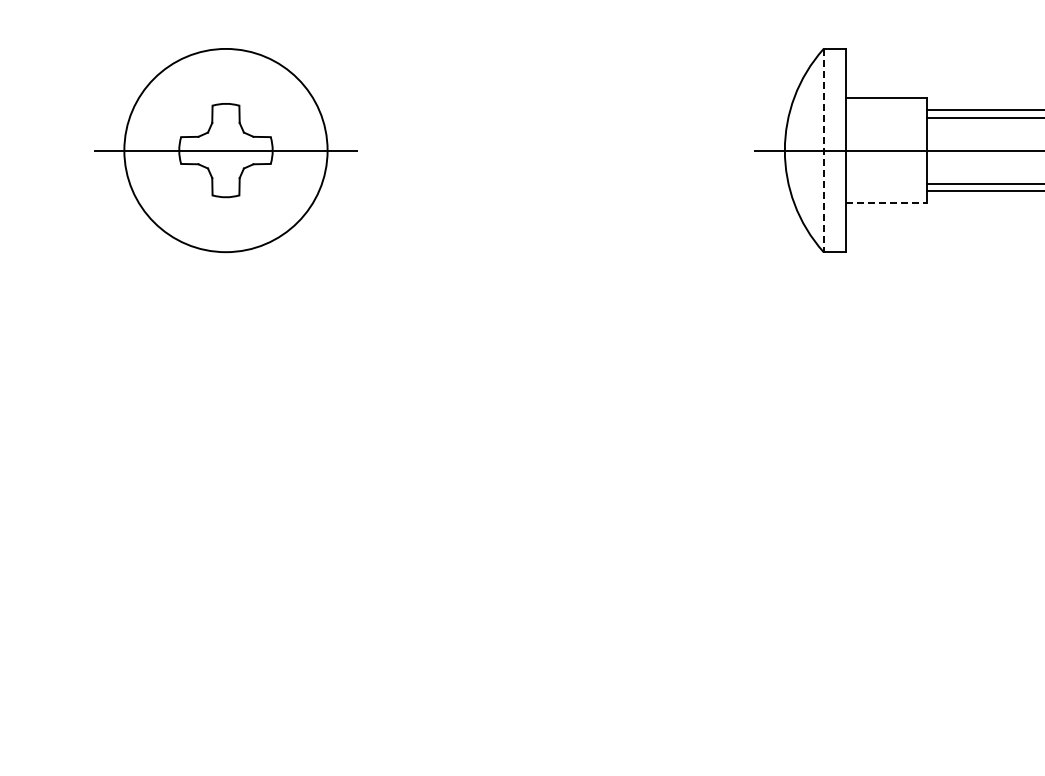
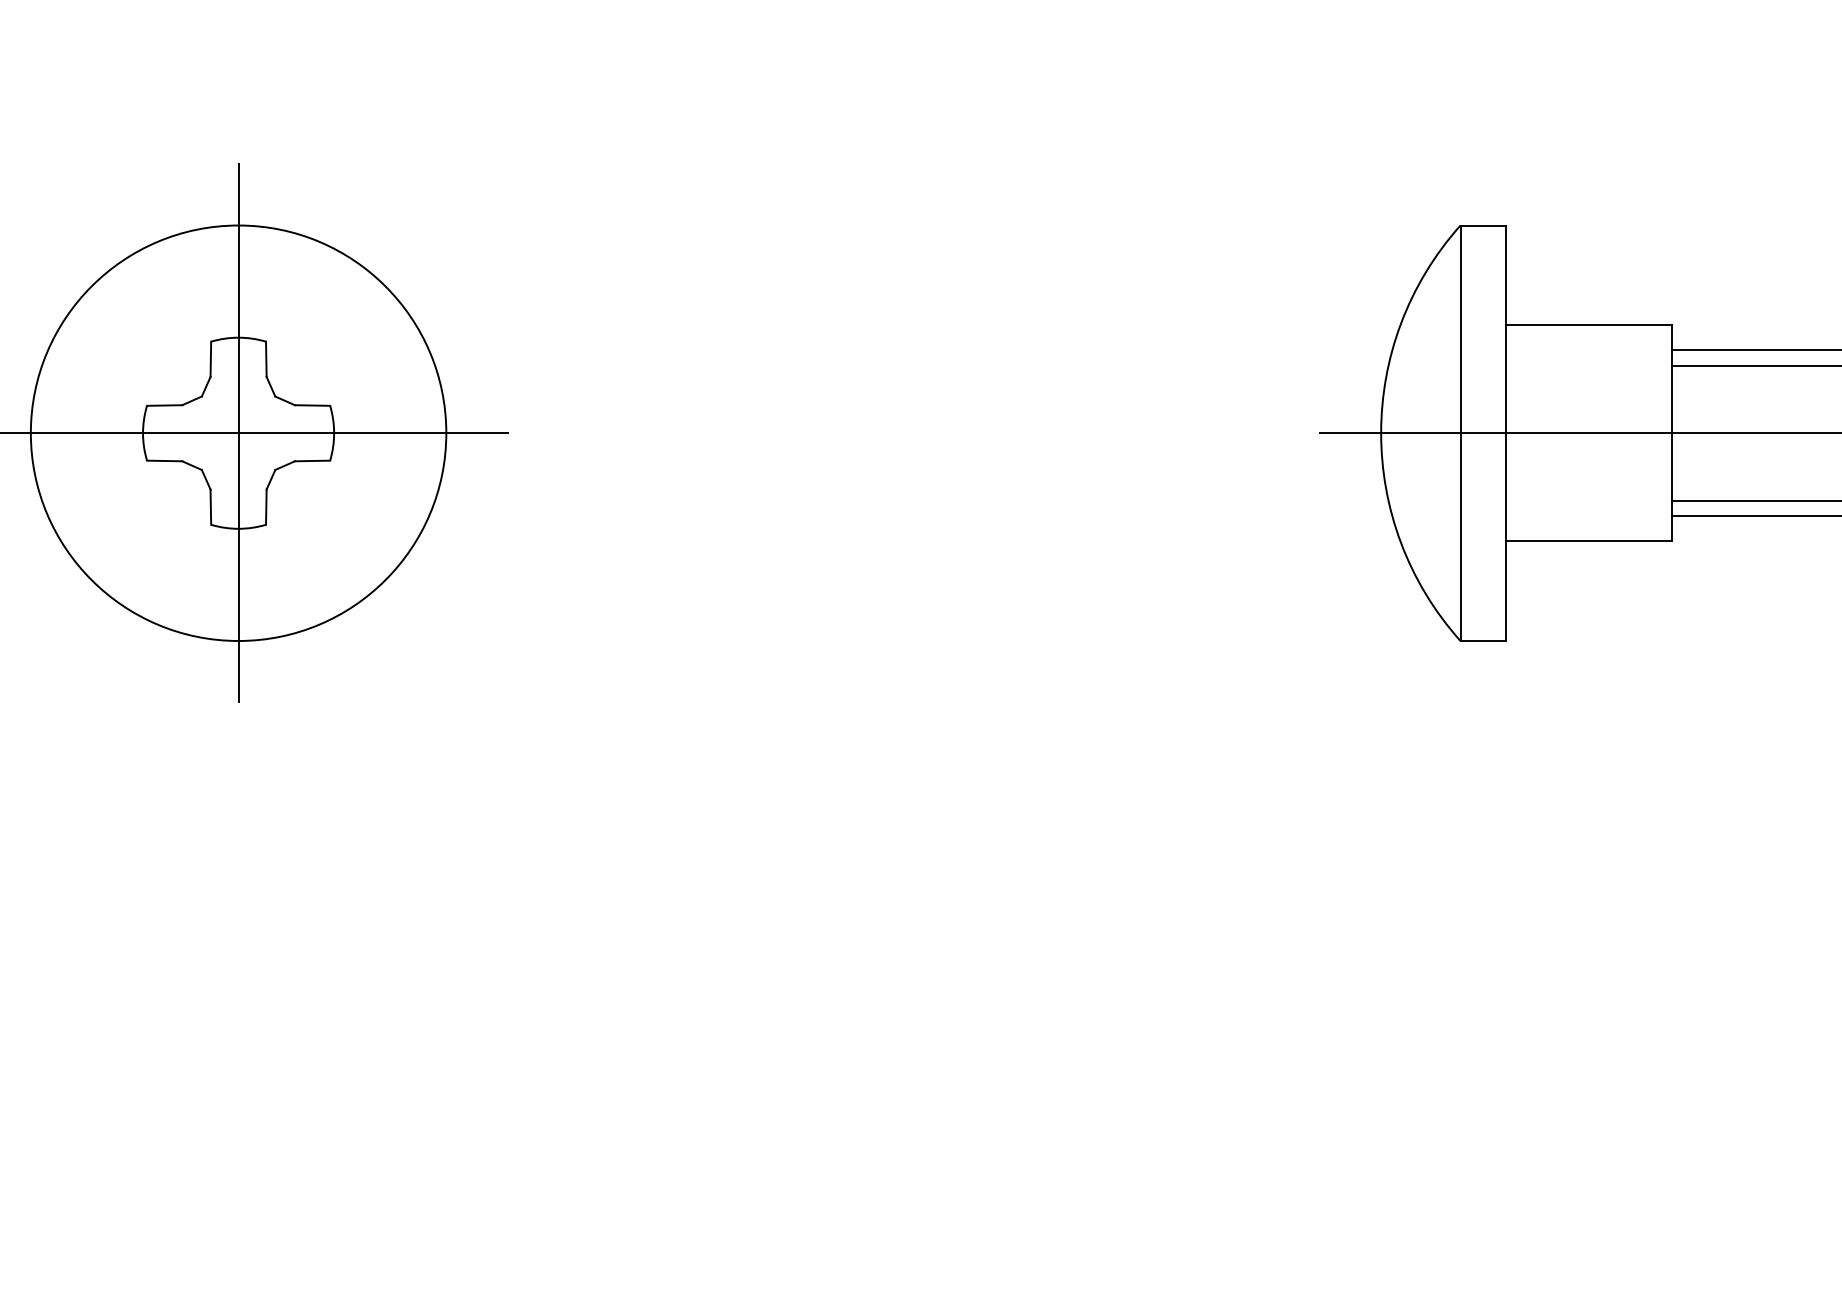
line: (225, 150) -> (237, 433), added
line: (823, 150) -> (1460, 433), dashed -> solid
line: (886, 203) -> (1588, 541), dashed -> solid

